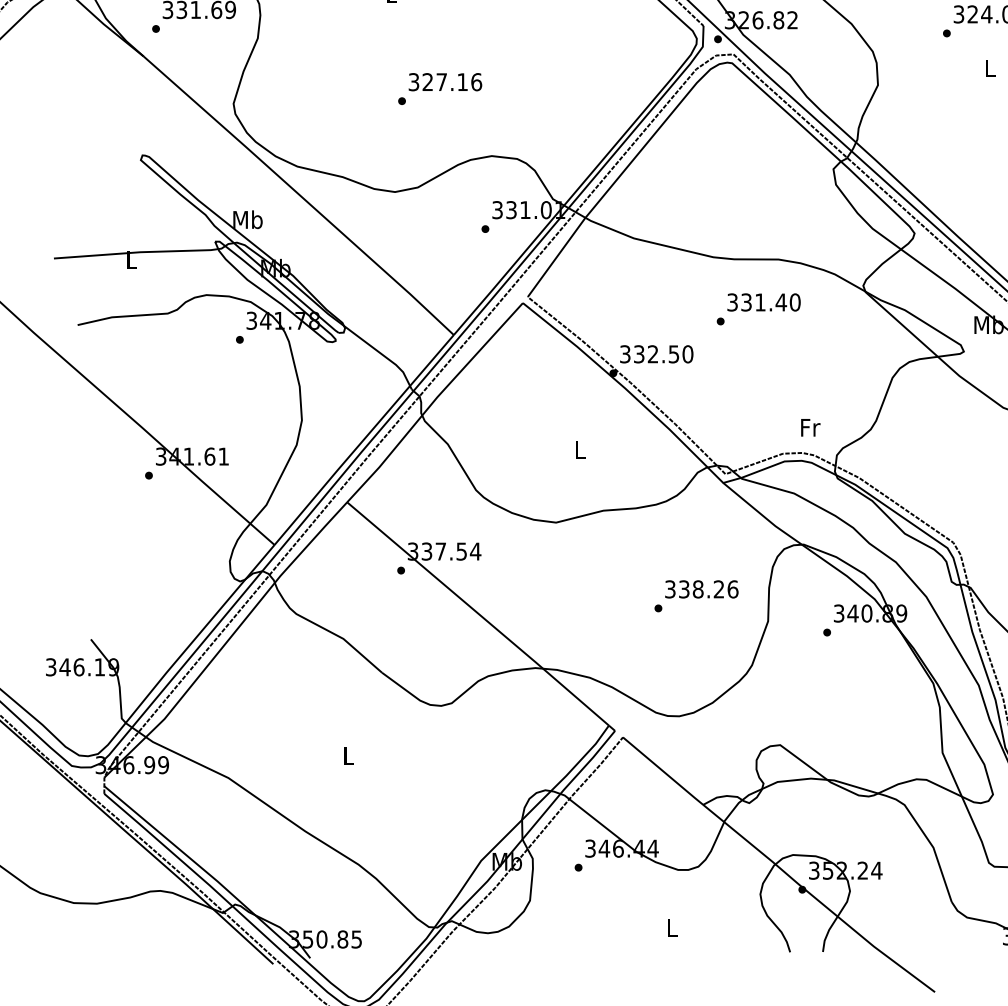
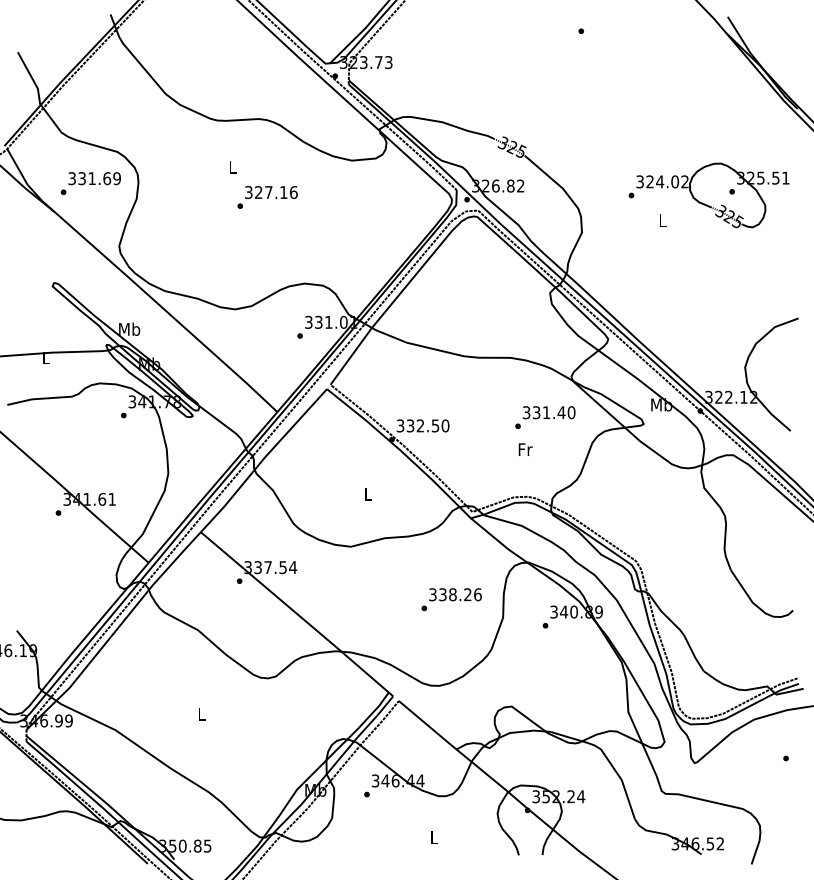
text: (440, 89) -> (267, 197), moved
text: (758, 309) -> (545, 417), moved
text: (810, 427) -> (525, 449), moved

